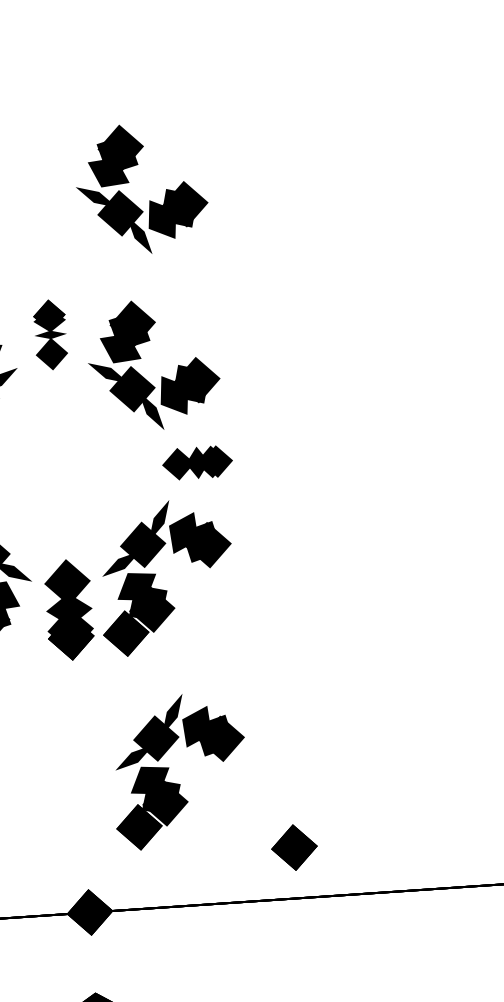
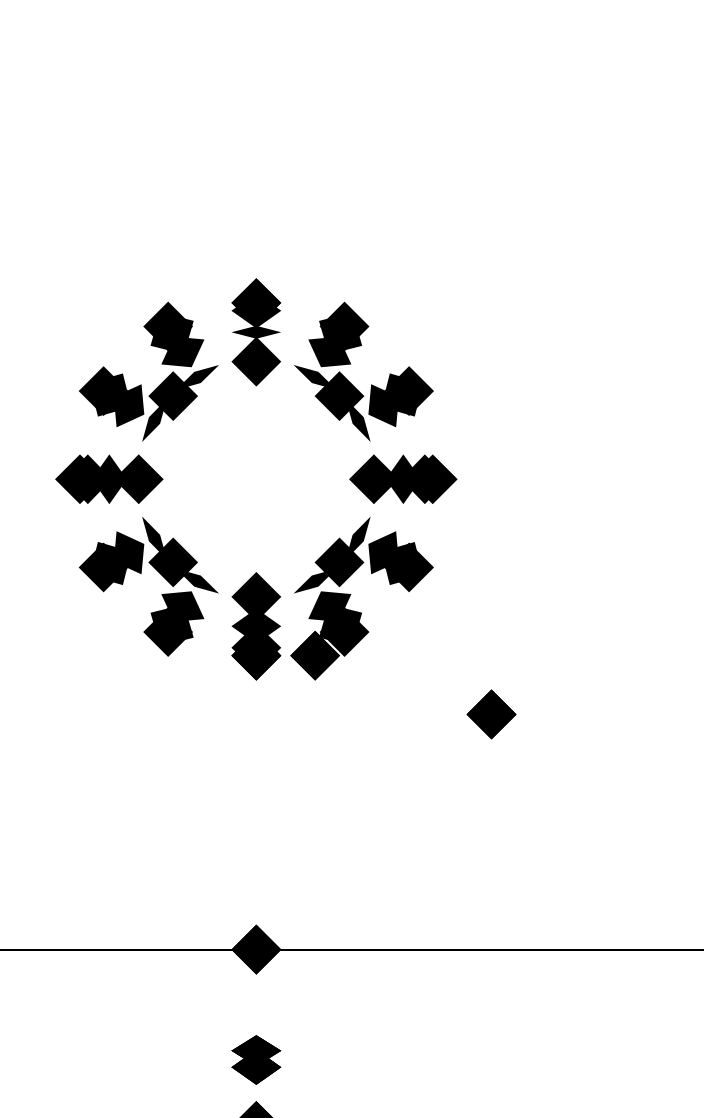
part: (129, 182) -> (351, 176), removed
part: (50, 335) -> (256, 332), size x1.43
part: (197, 462) -> (403, 478), size x1.43
part: (169, 767) -> (351, 801), removed
part: (294, 847) -> (491, 714), moved

